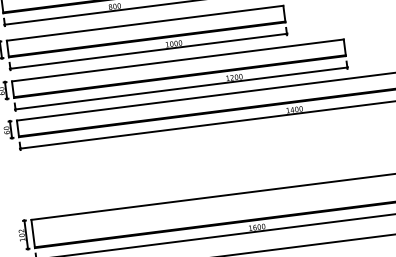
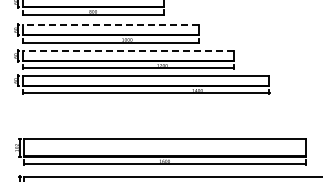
line: (144, 22) -> (110, 24), solid -> dashed
line: (177, 60) -> (128, 50), solid -> dashed

